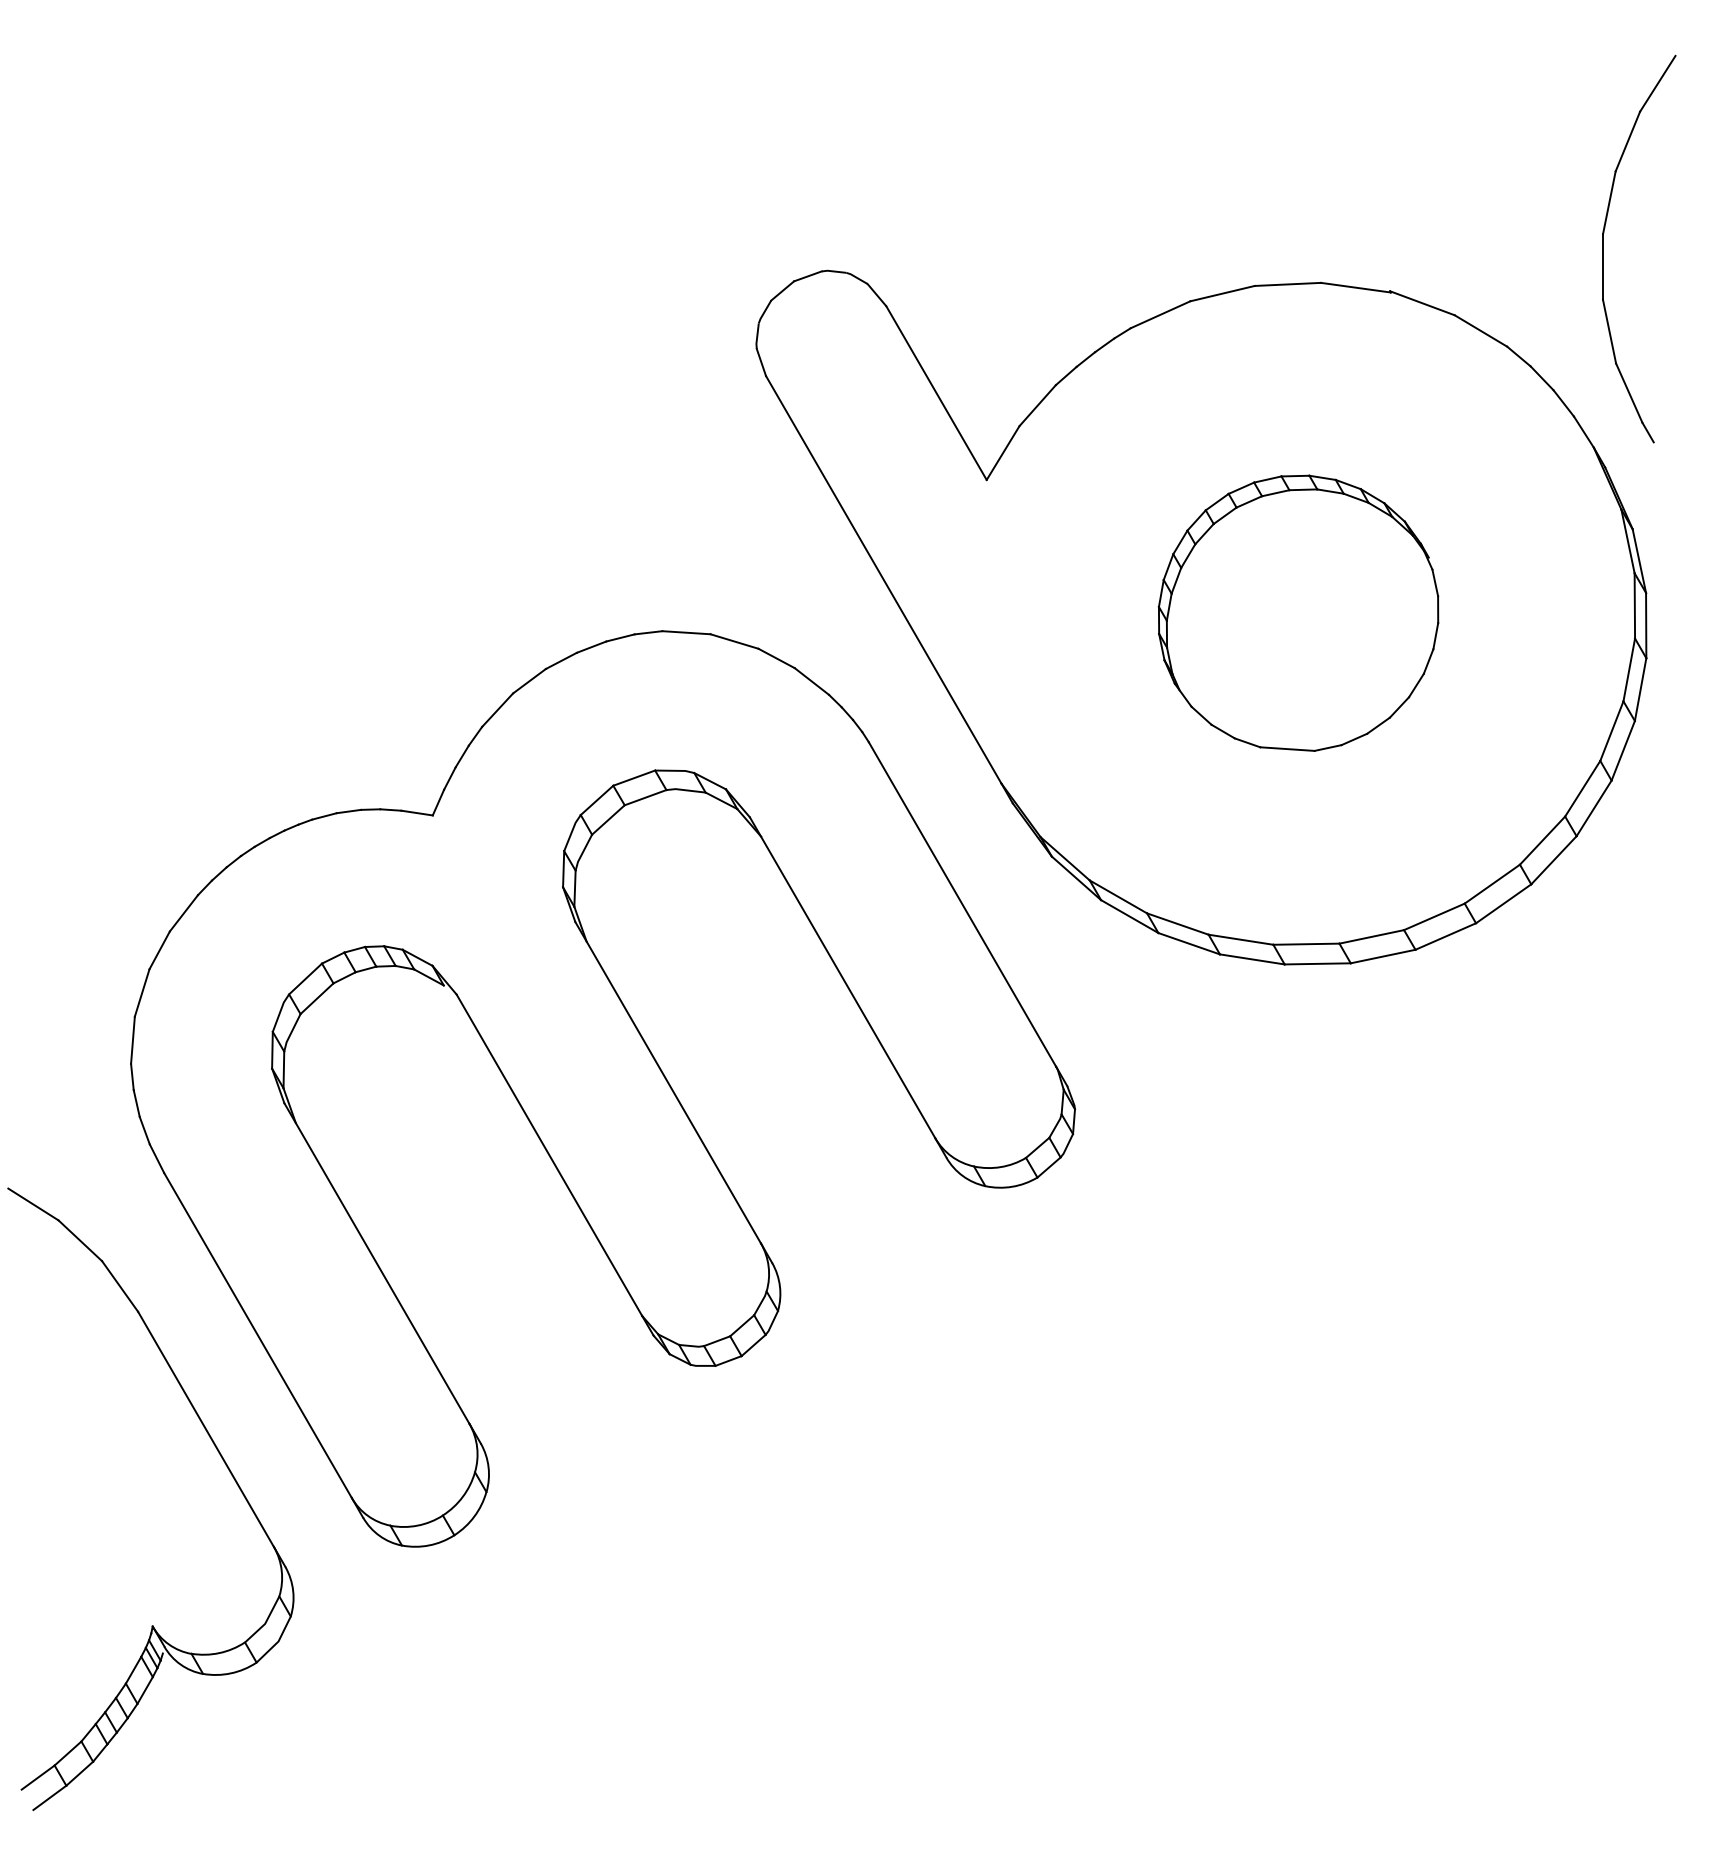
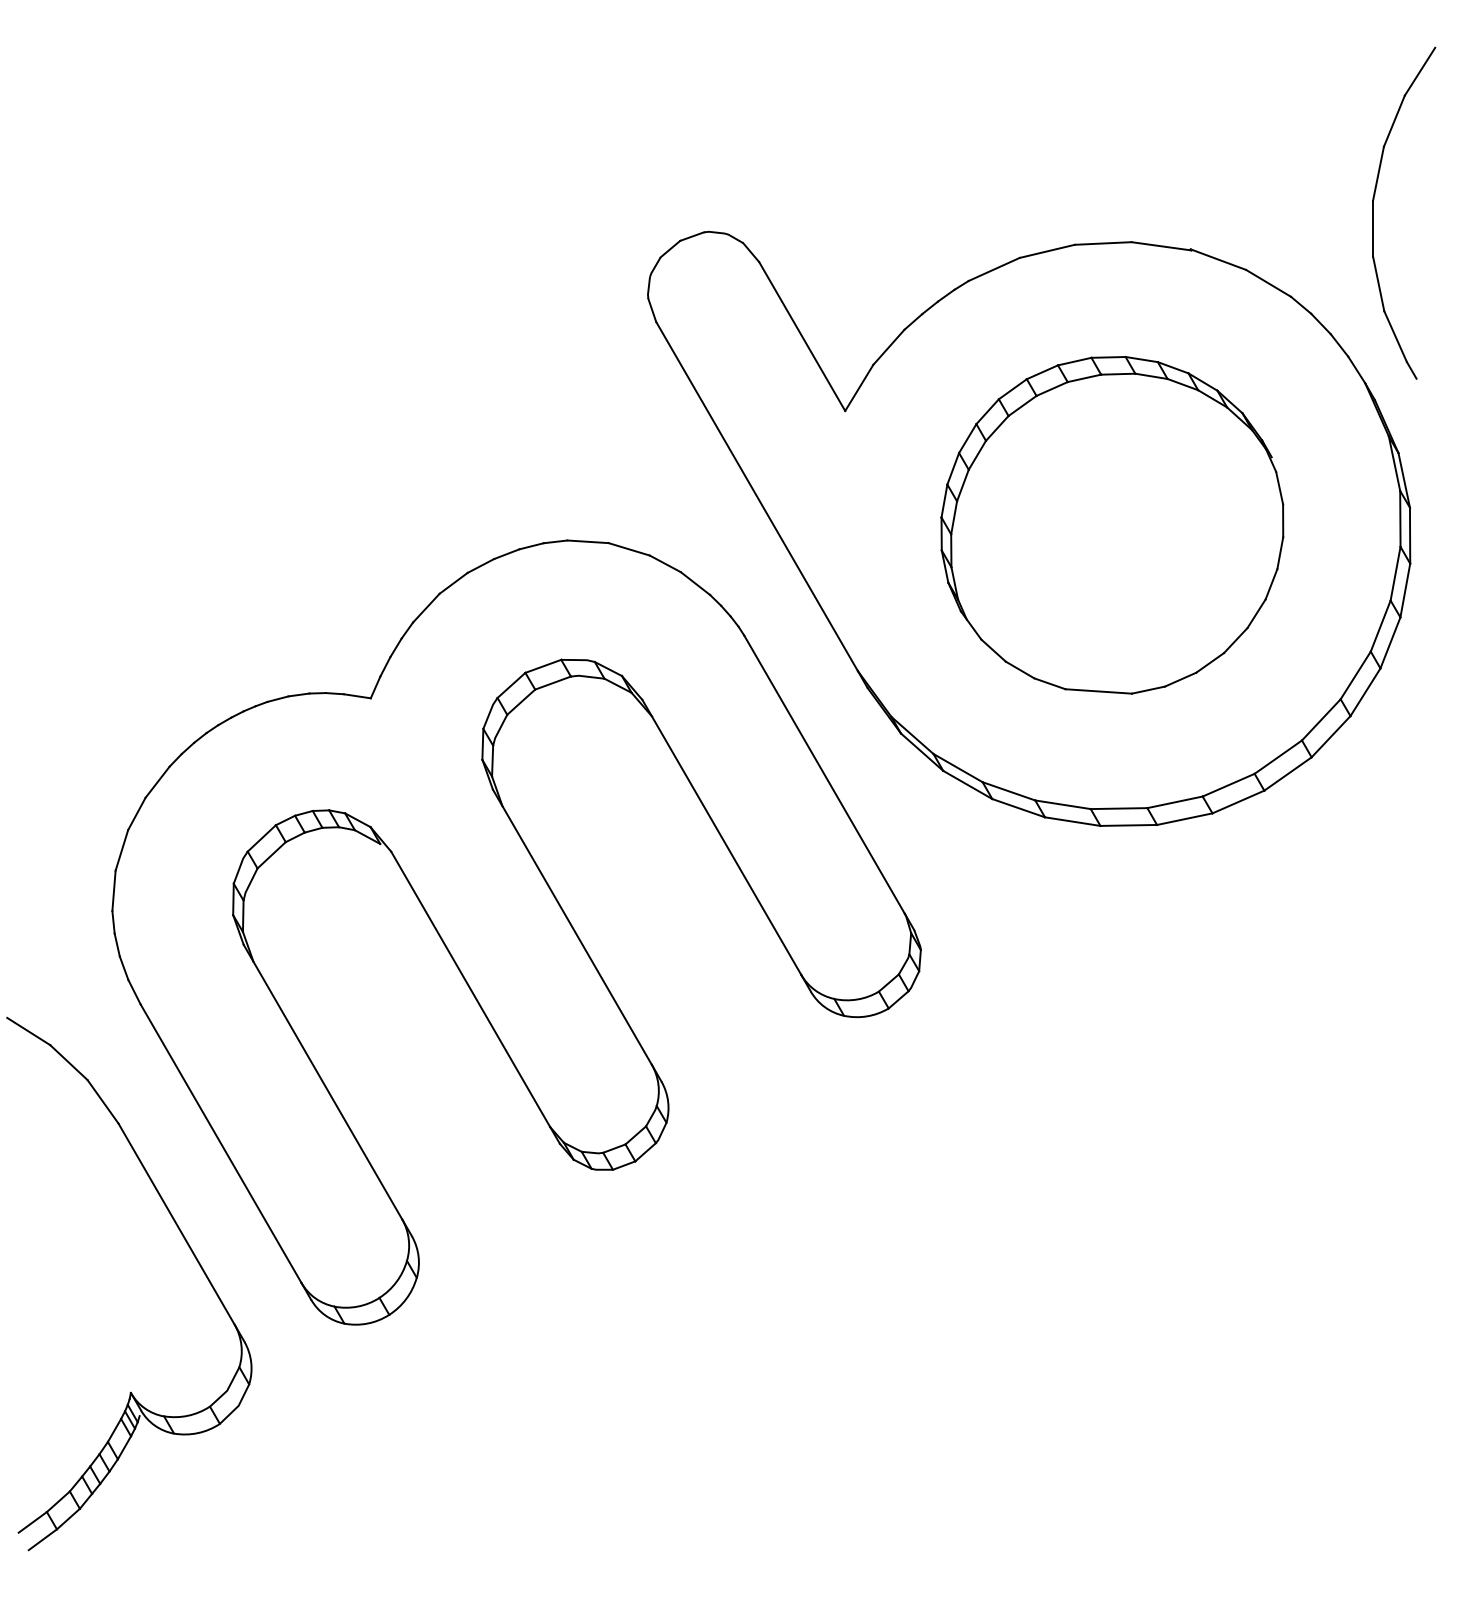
part: (1298, 612) -> (1112, 524), size x1.43

